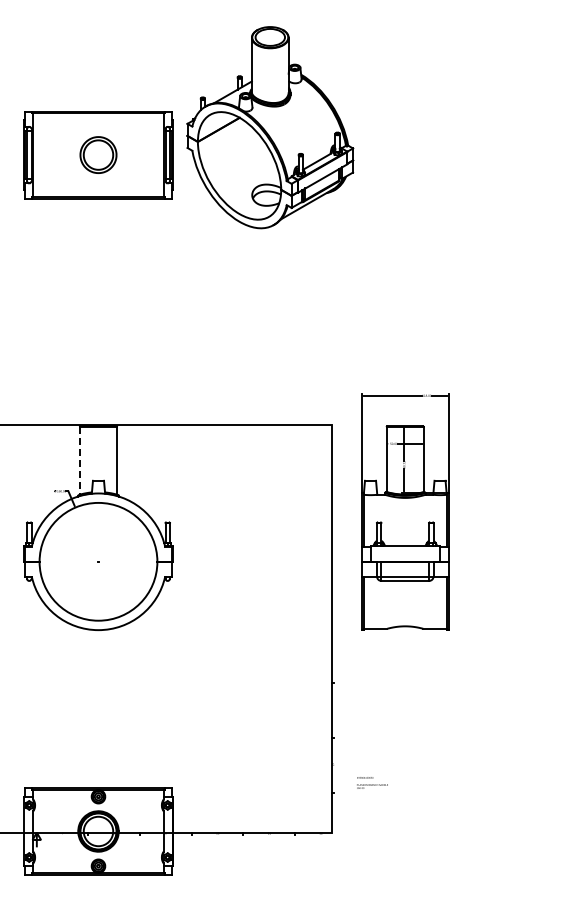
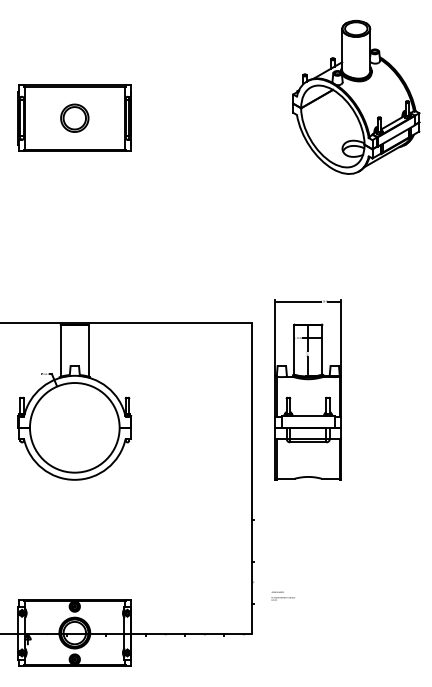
part: (270, 127) -> (356, 97), moved
line: (80, 460) -> (61, 350), dashed -> solid

